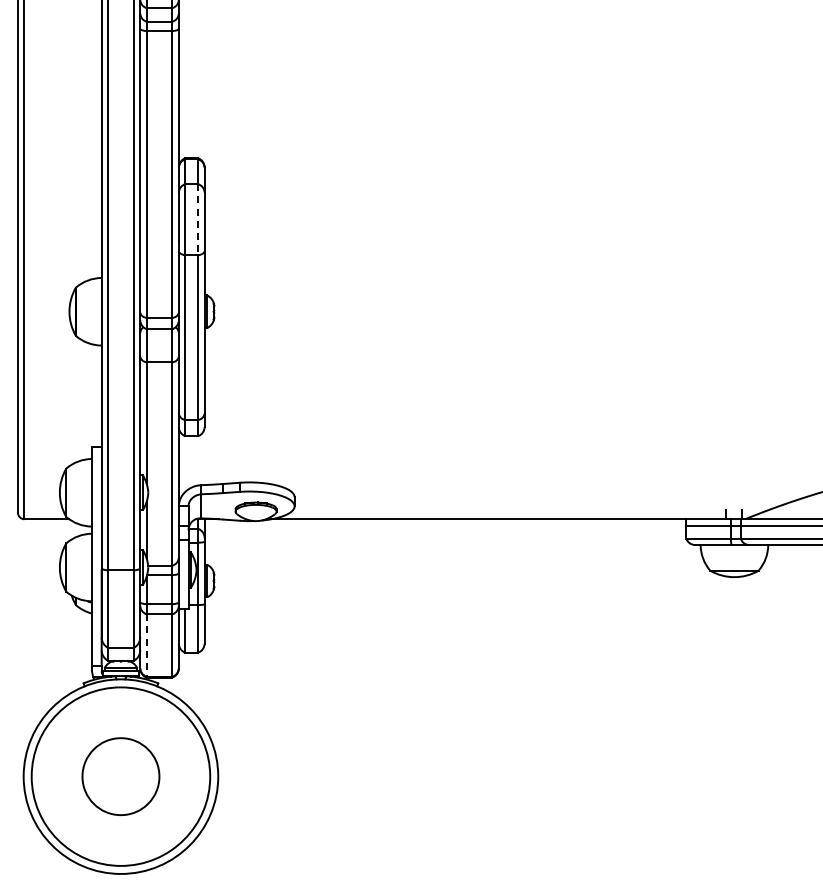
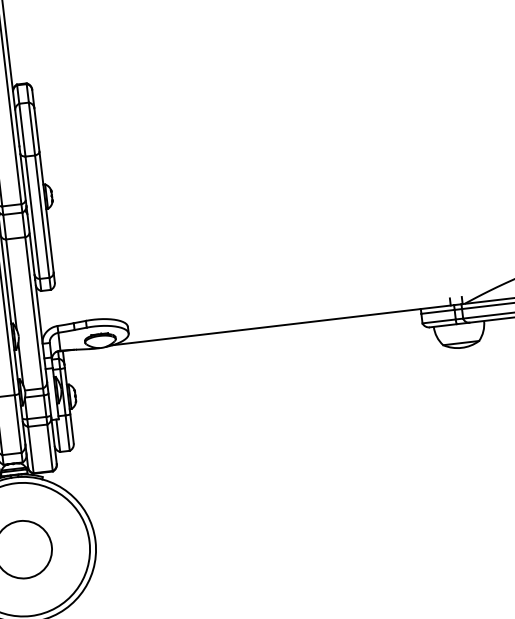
line: (198, 219) -> (32, 128), dashed -> solid
line: (146, 646) -> (30, 450), dashed -> solid

